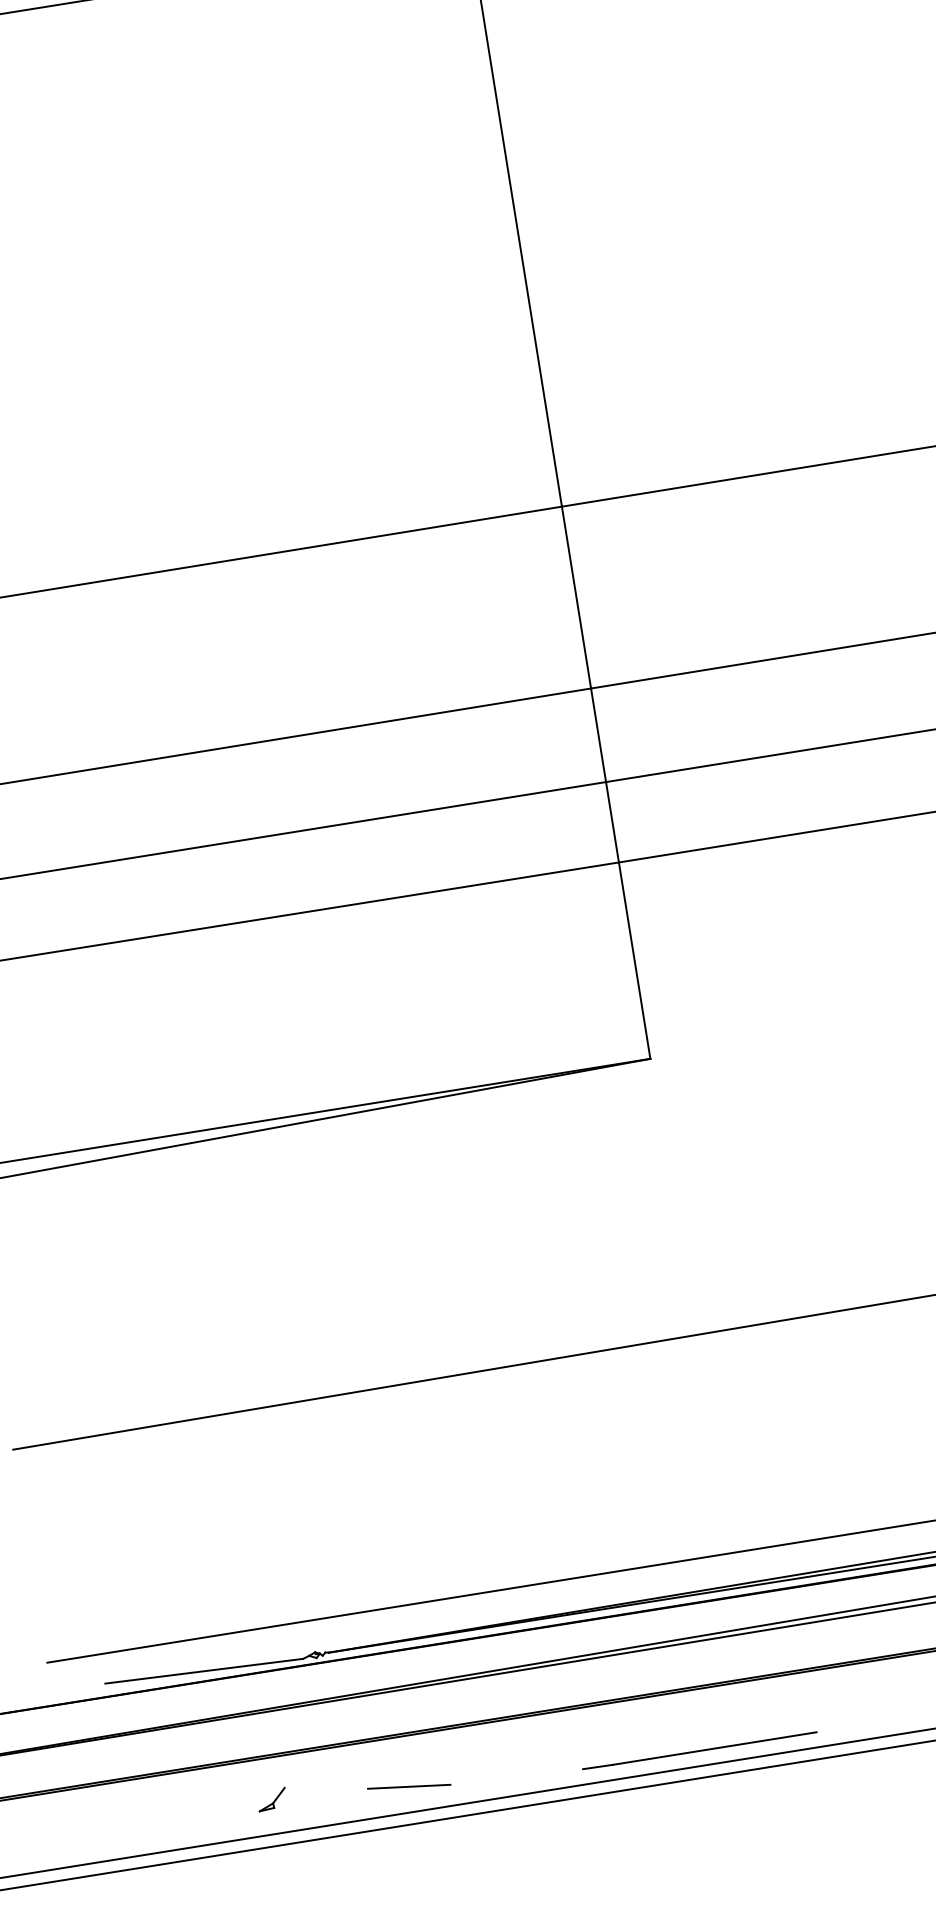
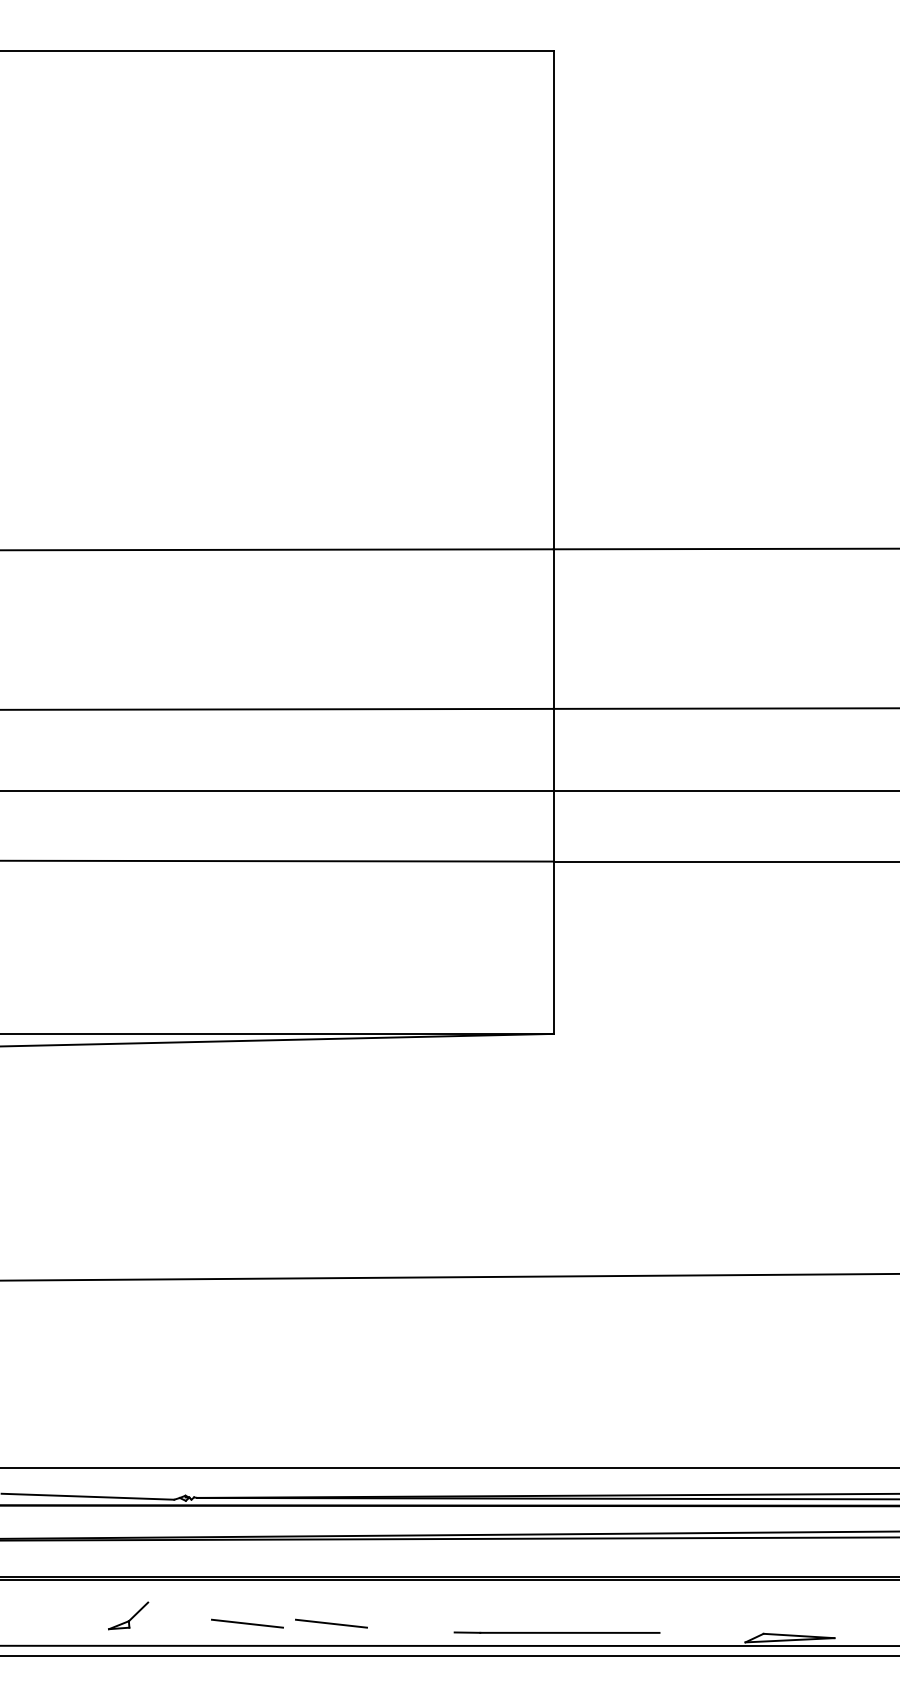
line: (699, 1750) -> (556, 1632), moved
line: (504, 1771) -> (331, 1623), added
part: (272, 1799) -> (128, 1615), size x1.6

